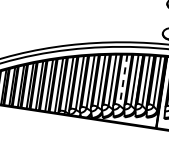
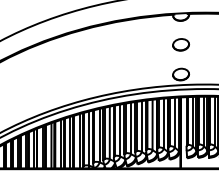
line: (123, 80) -> (141, 126), dashed -> solid

